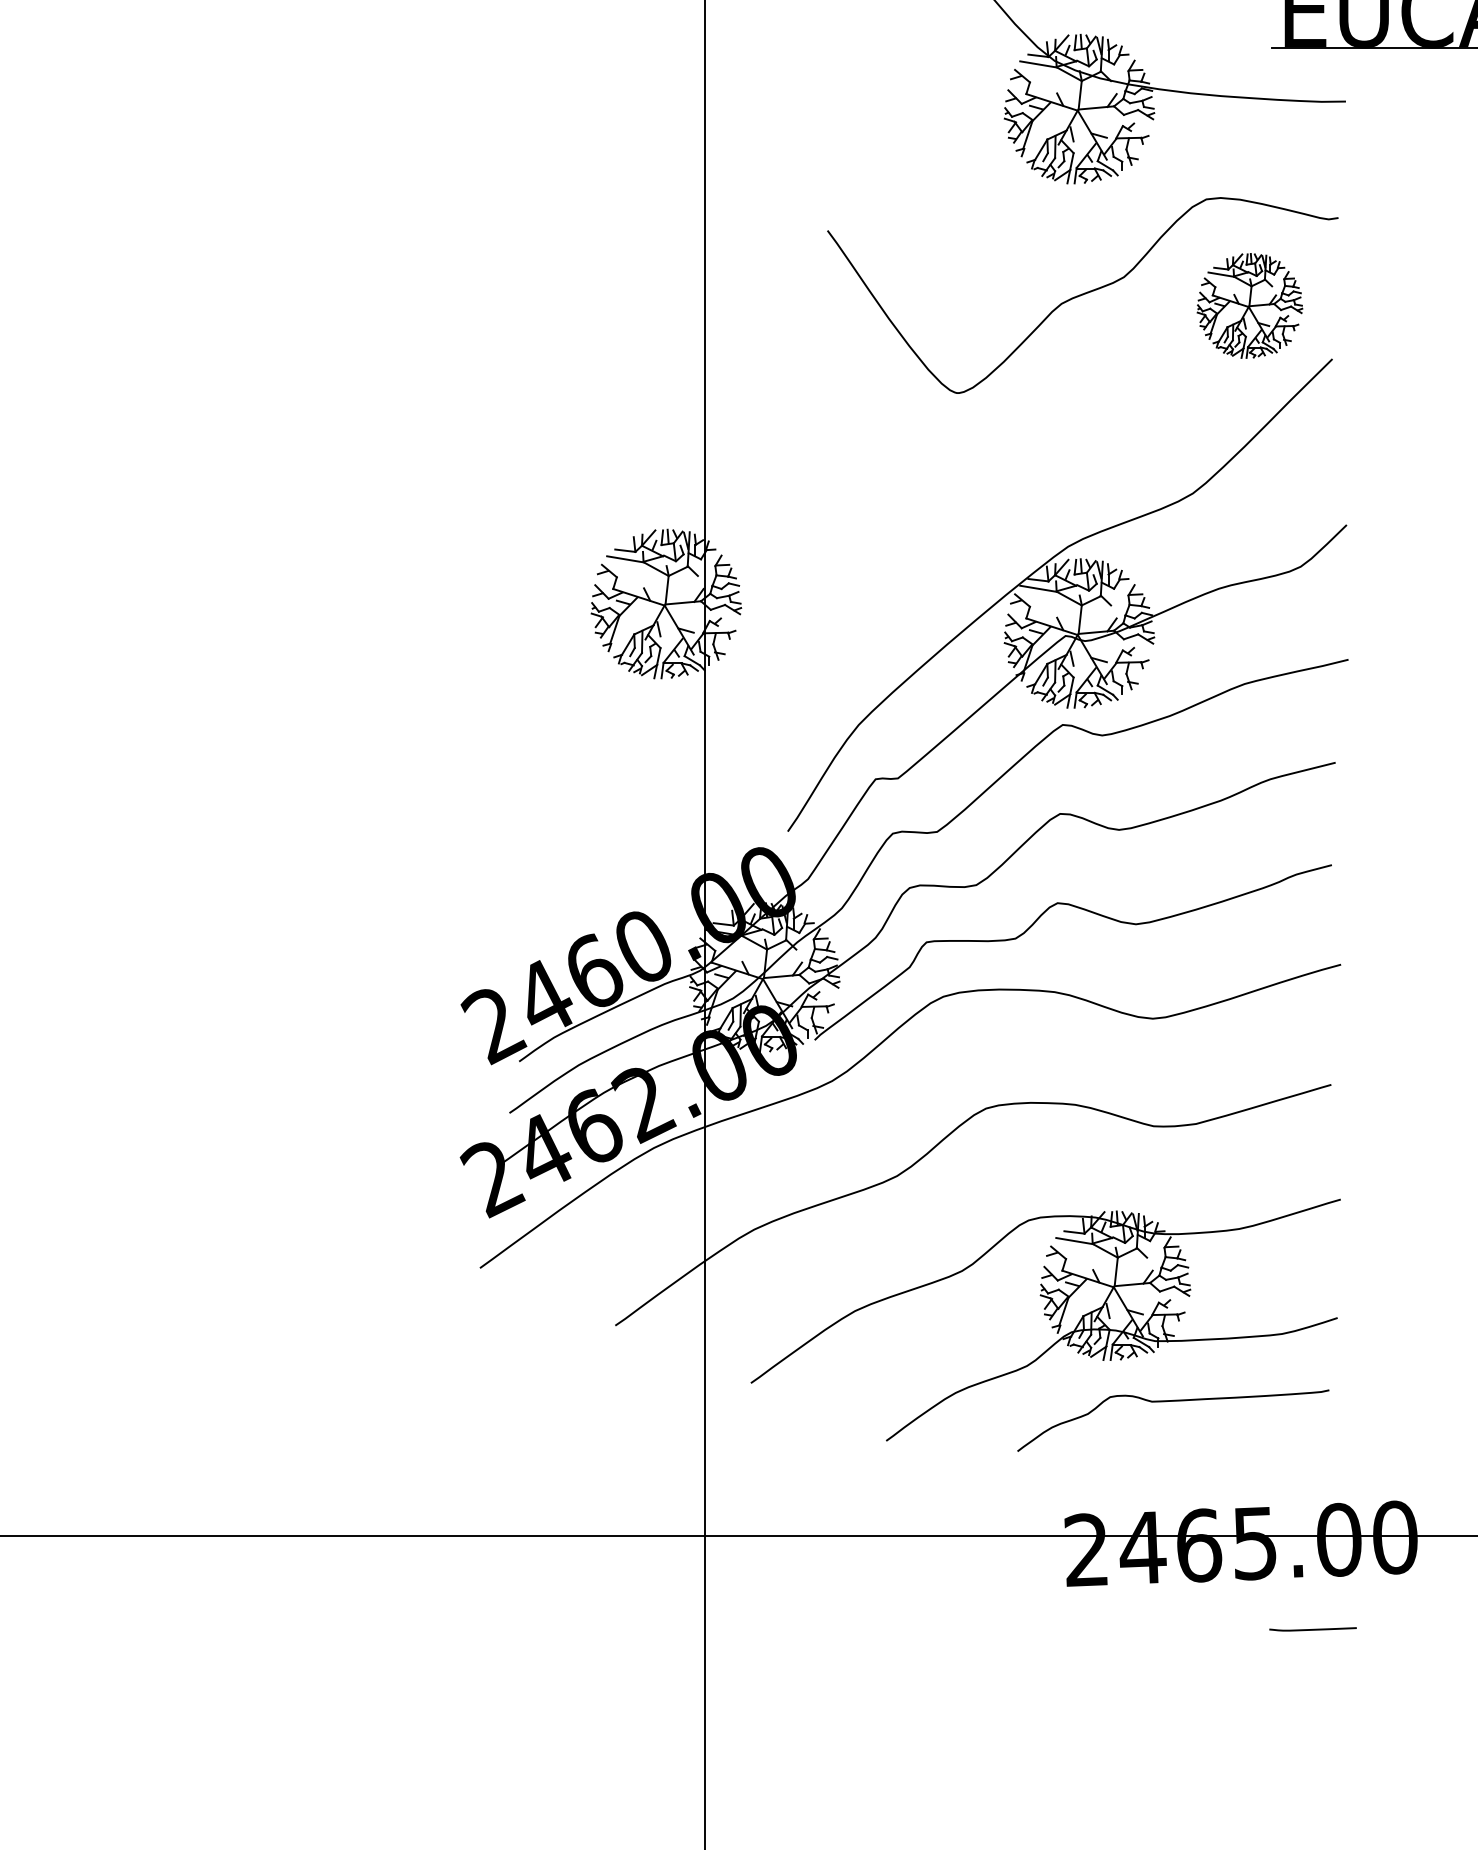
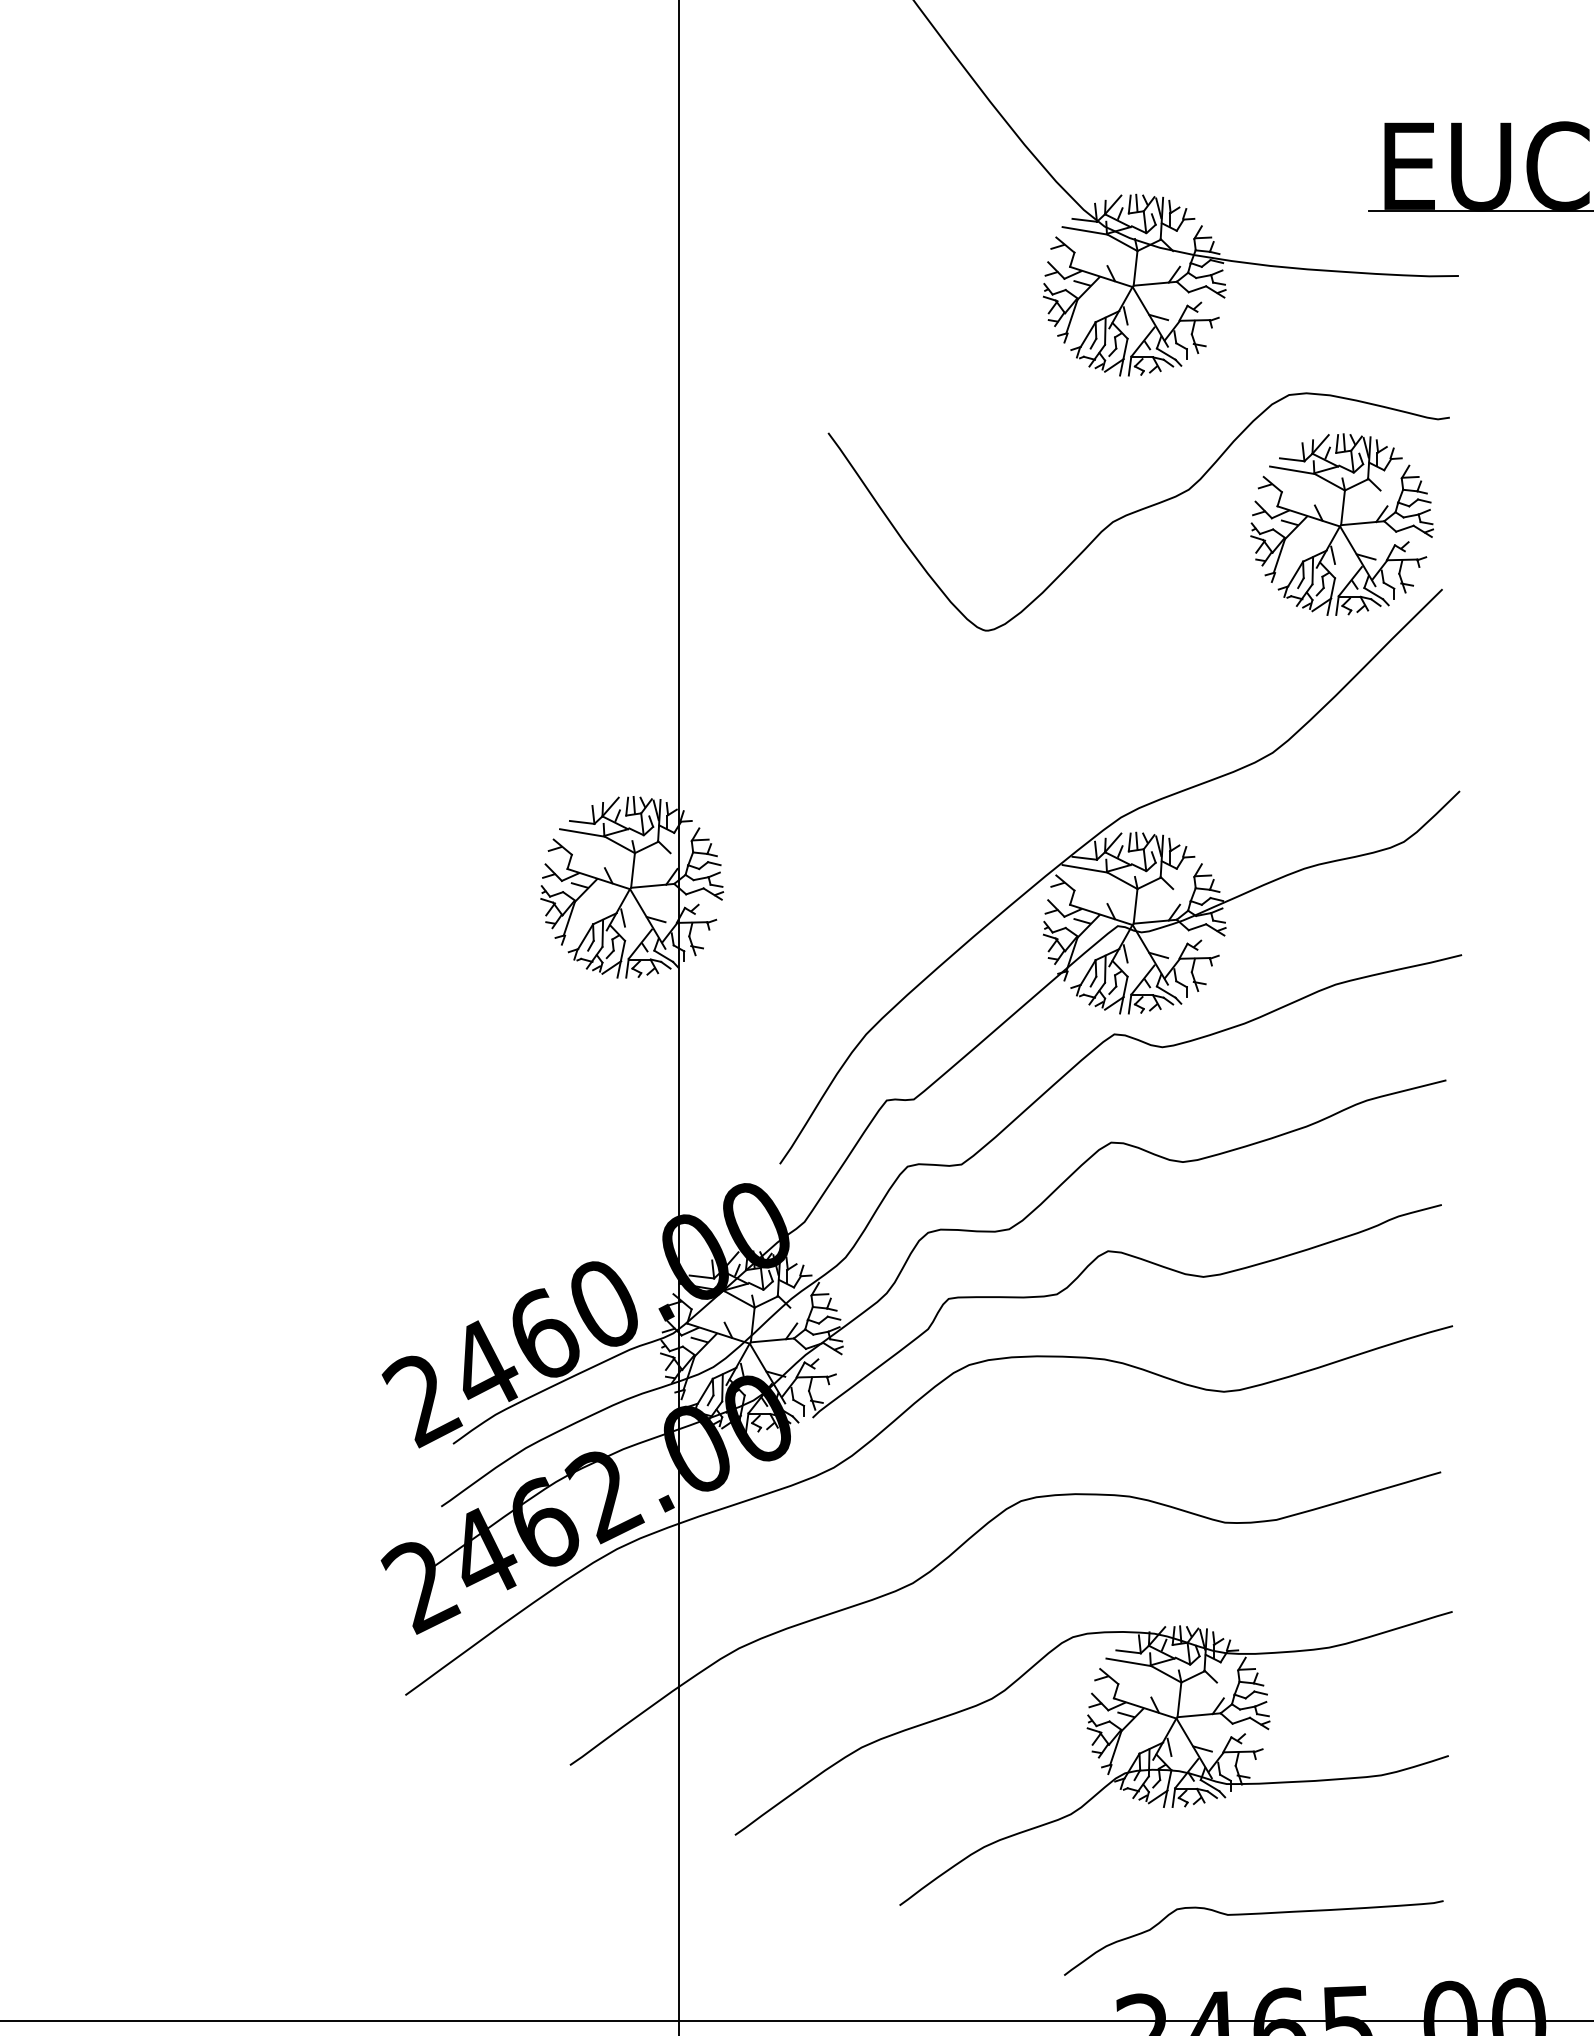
part: (1249, 305) -> (1341, 524), size x1.43
curve: (1173, 1401) -> (1253, 1914), moved

